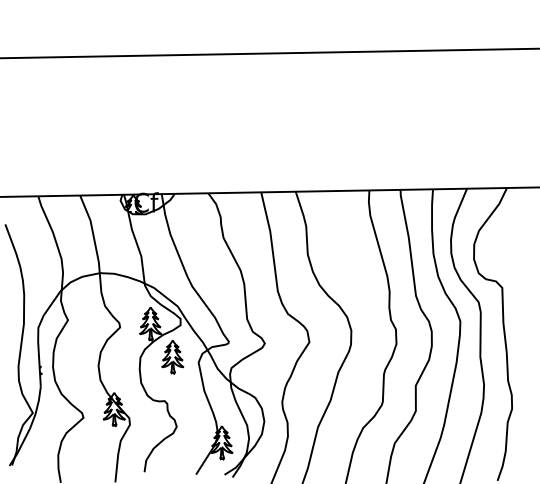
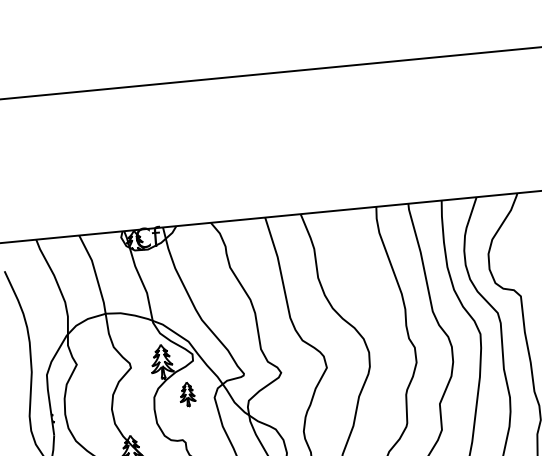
part: (172, 357) -> (187, 394), size x0.7

